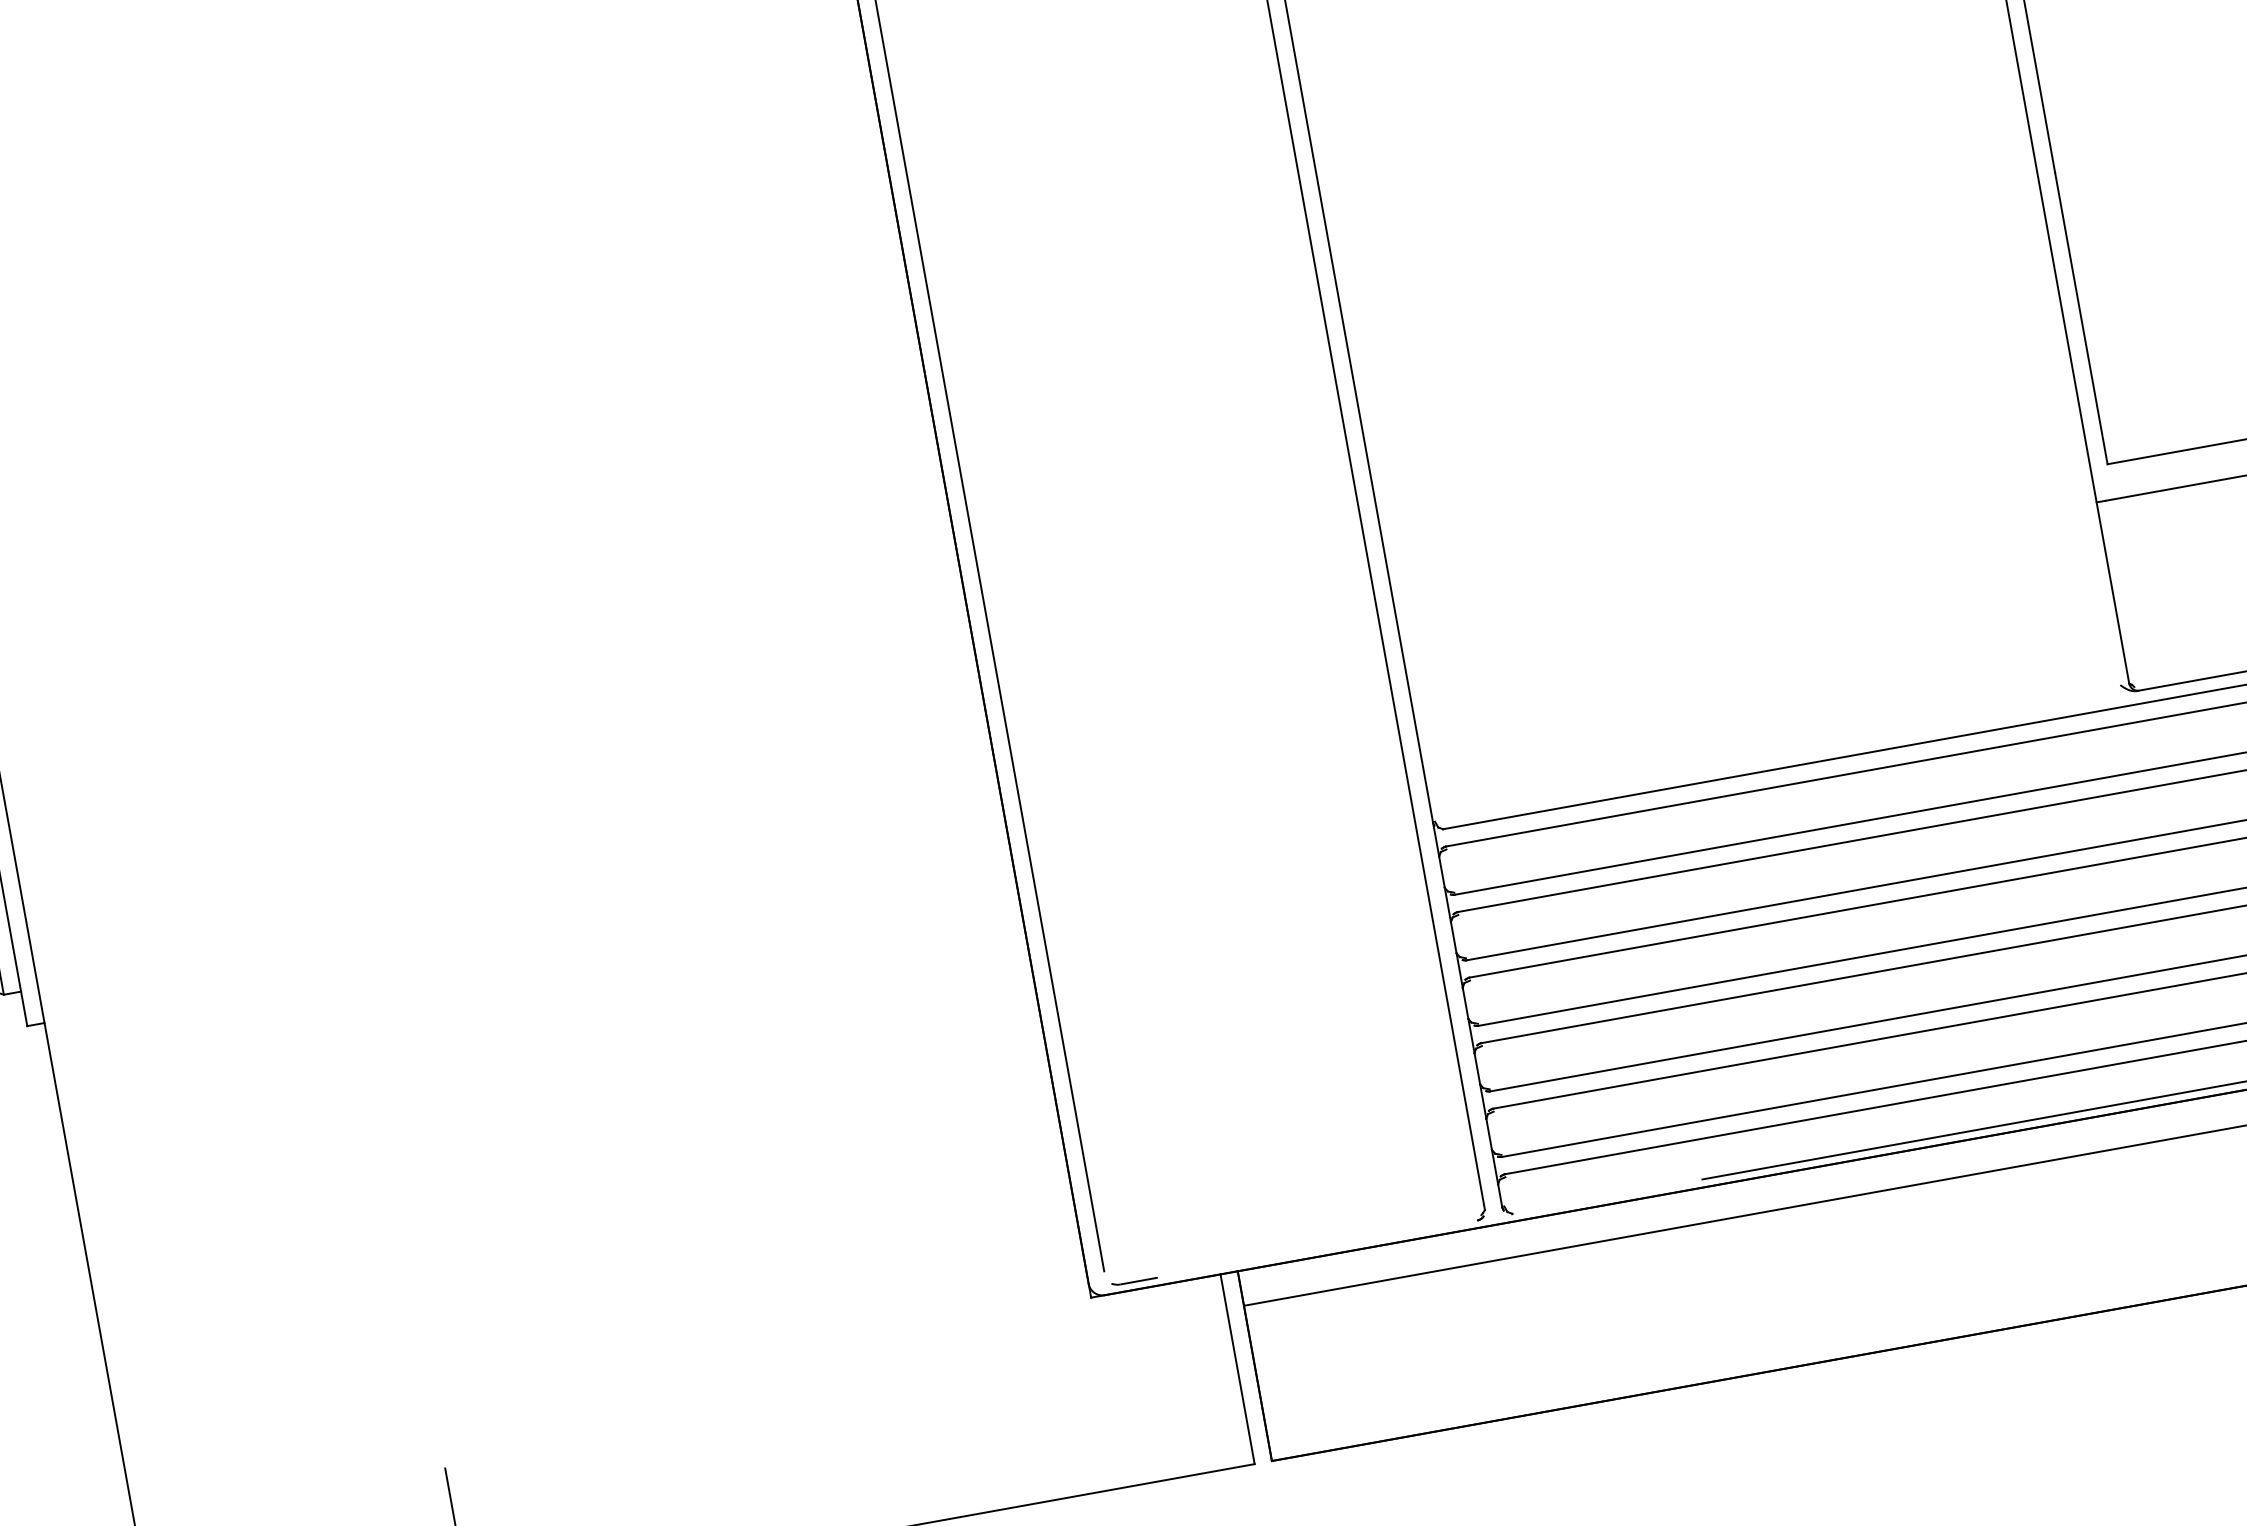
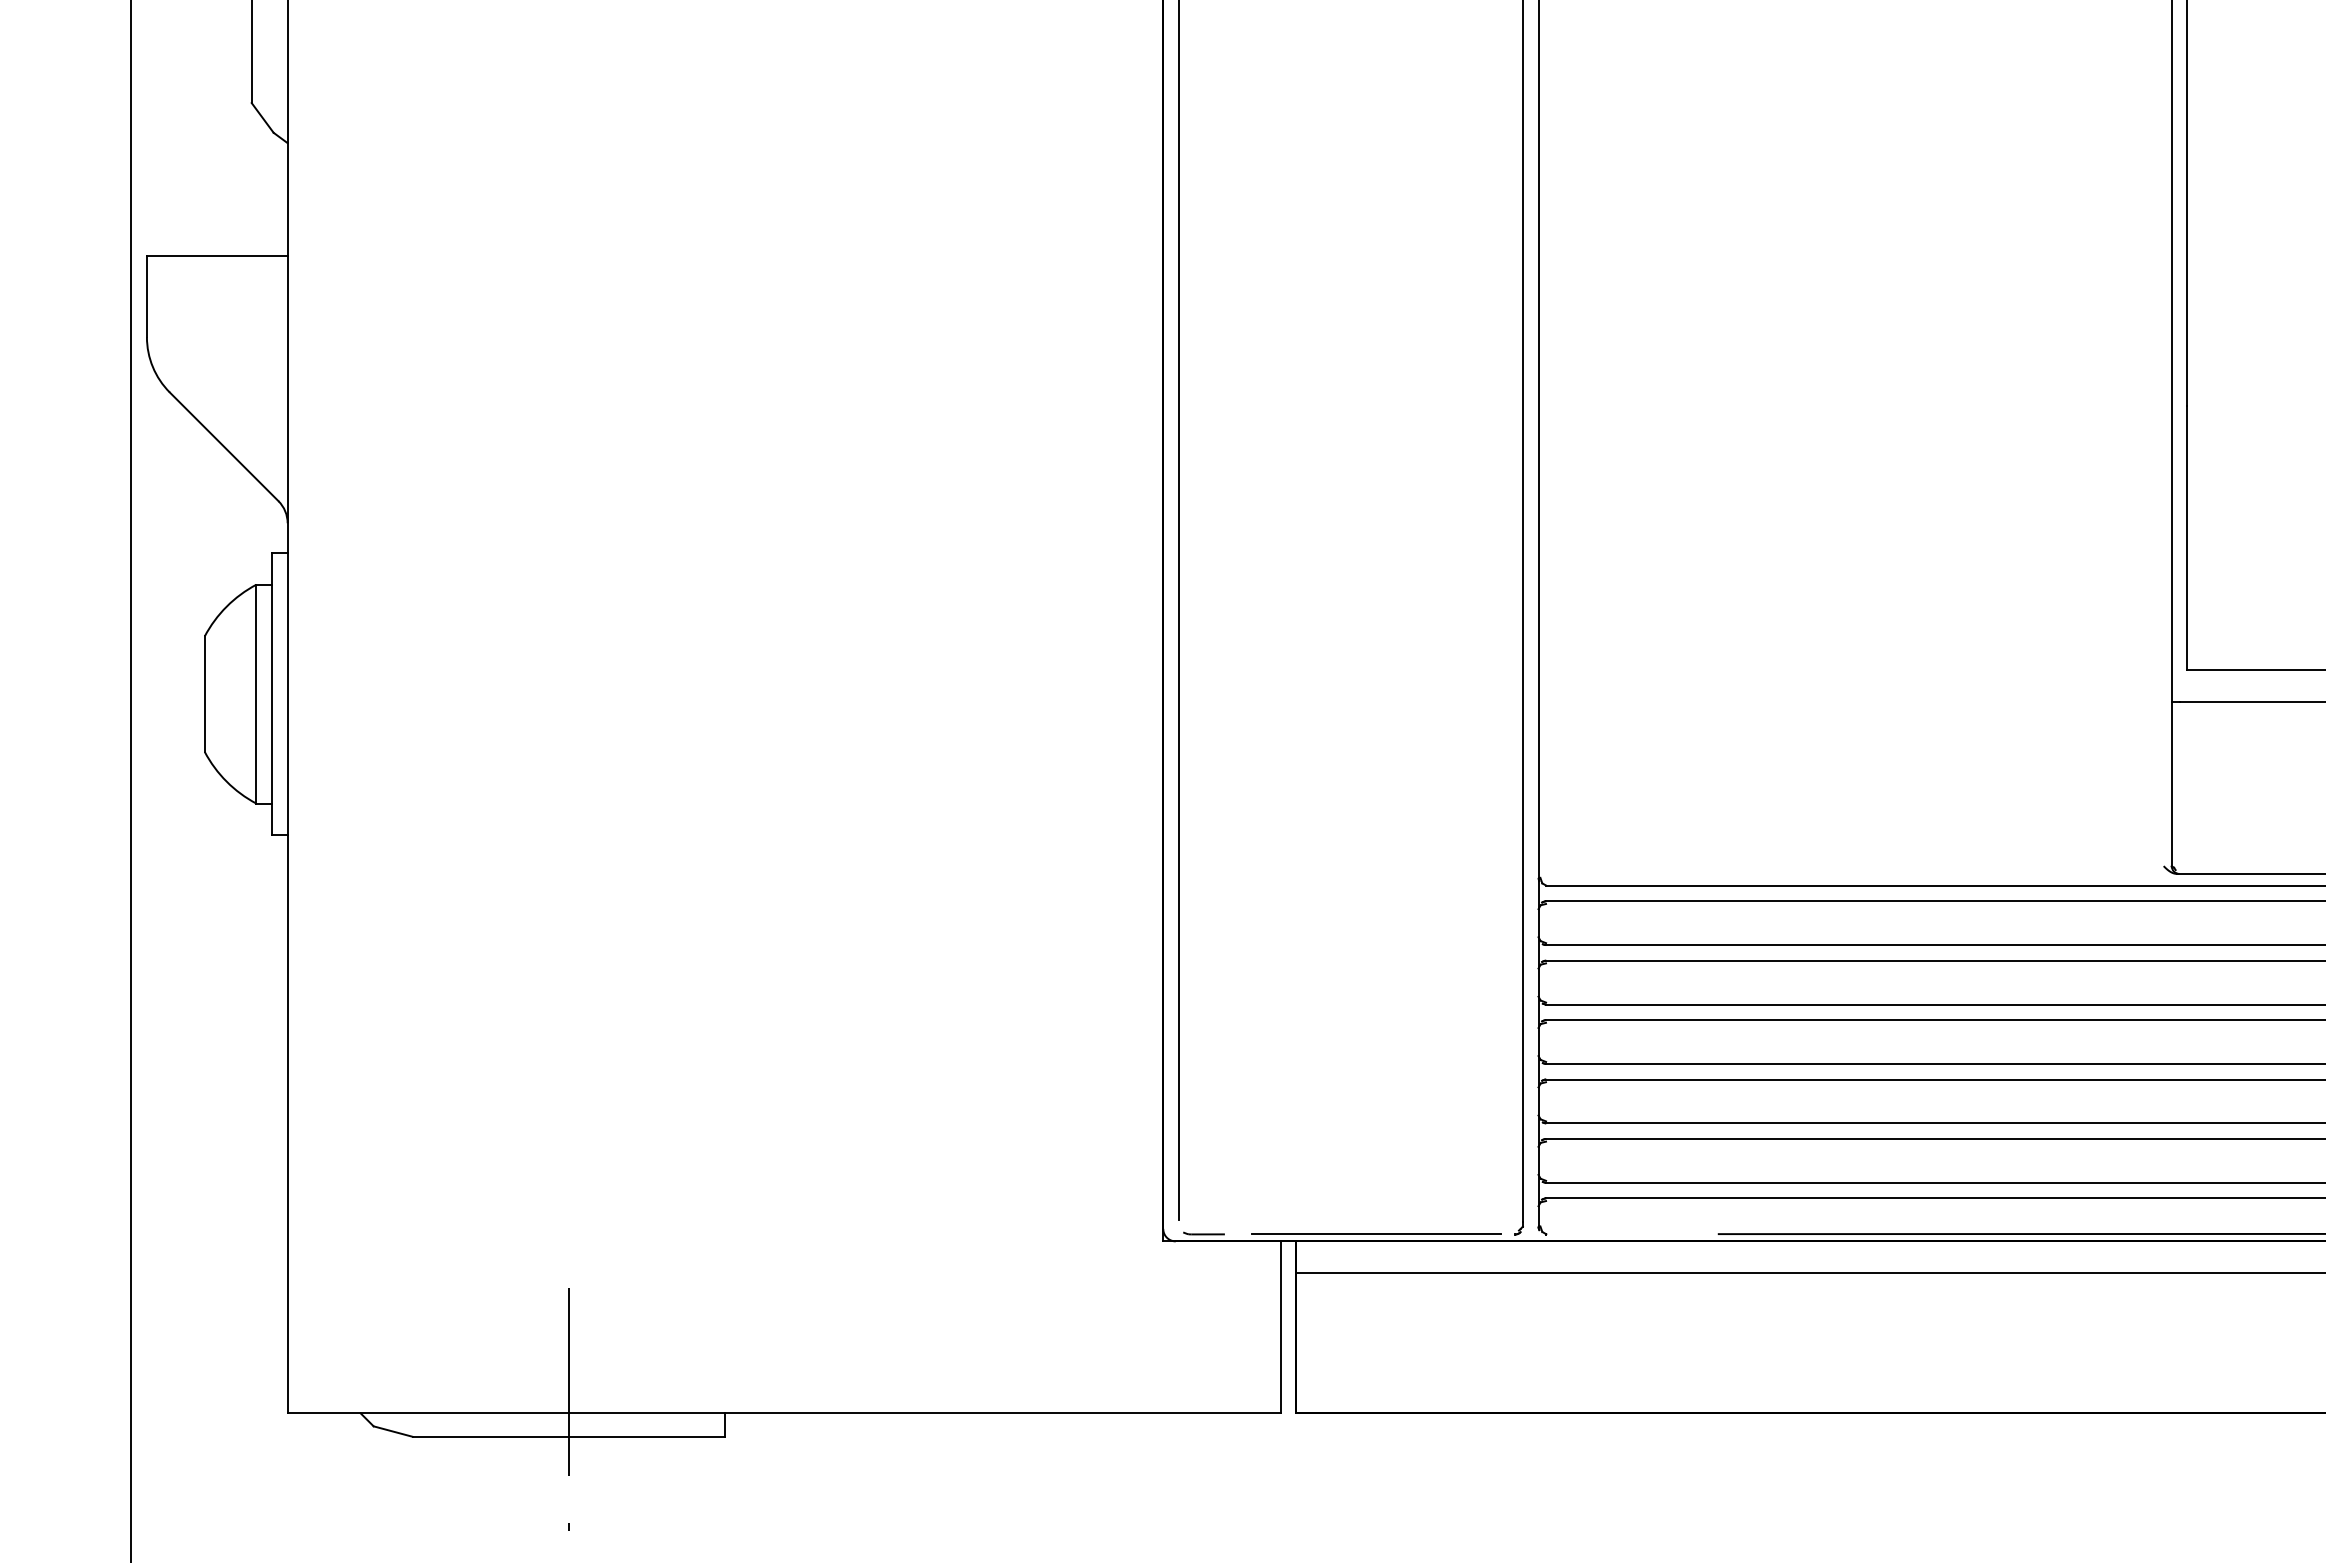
line: (1325, 1247) -> (1376, 1234), added

